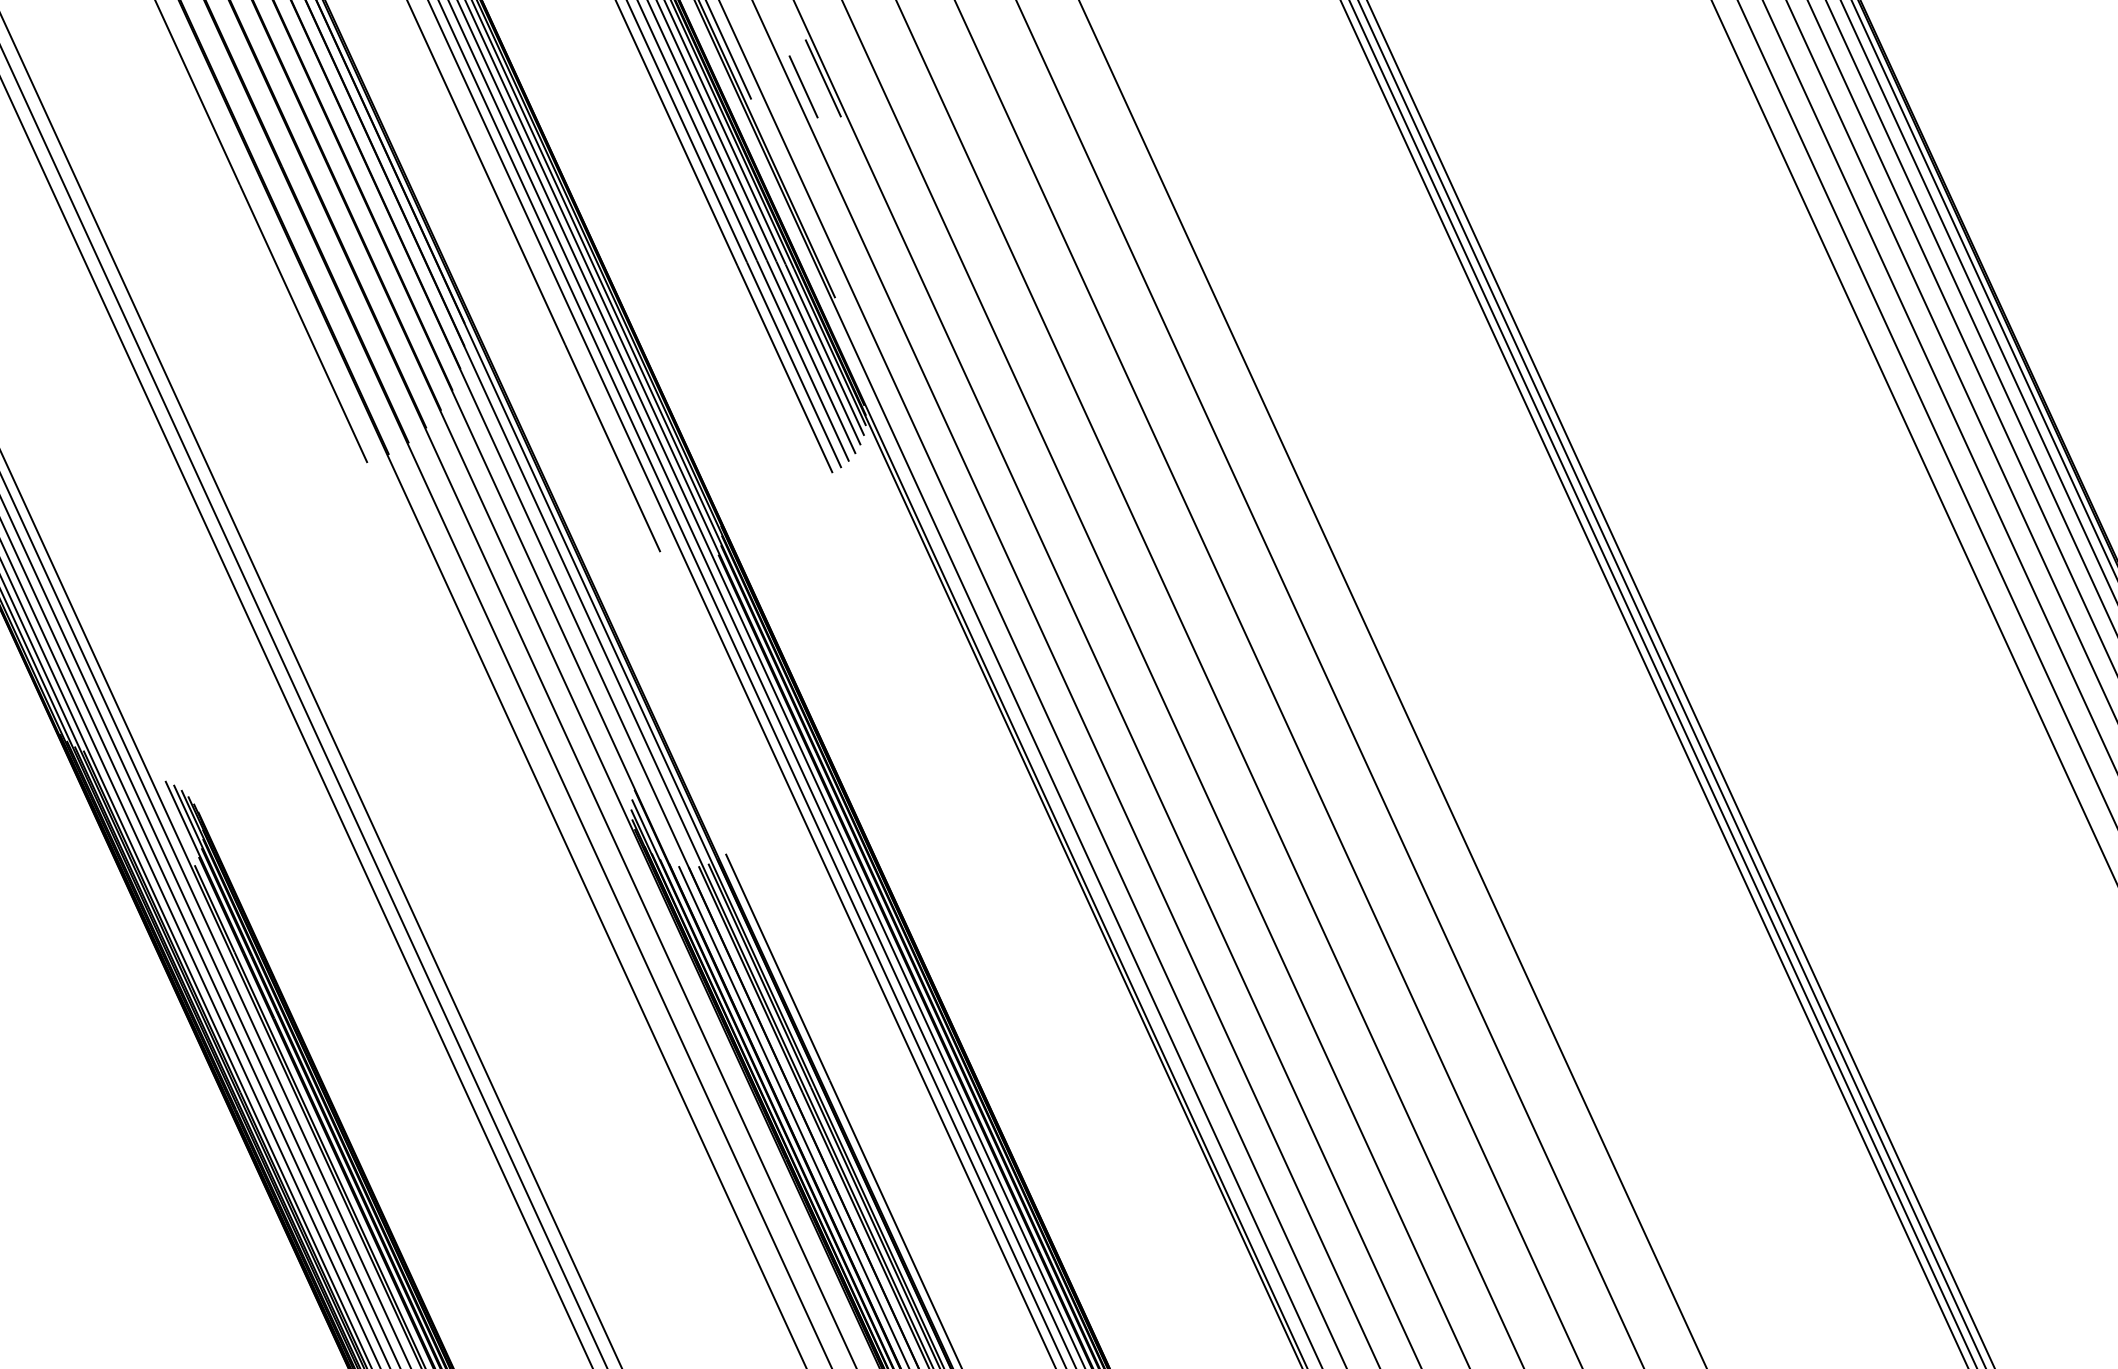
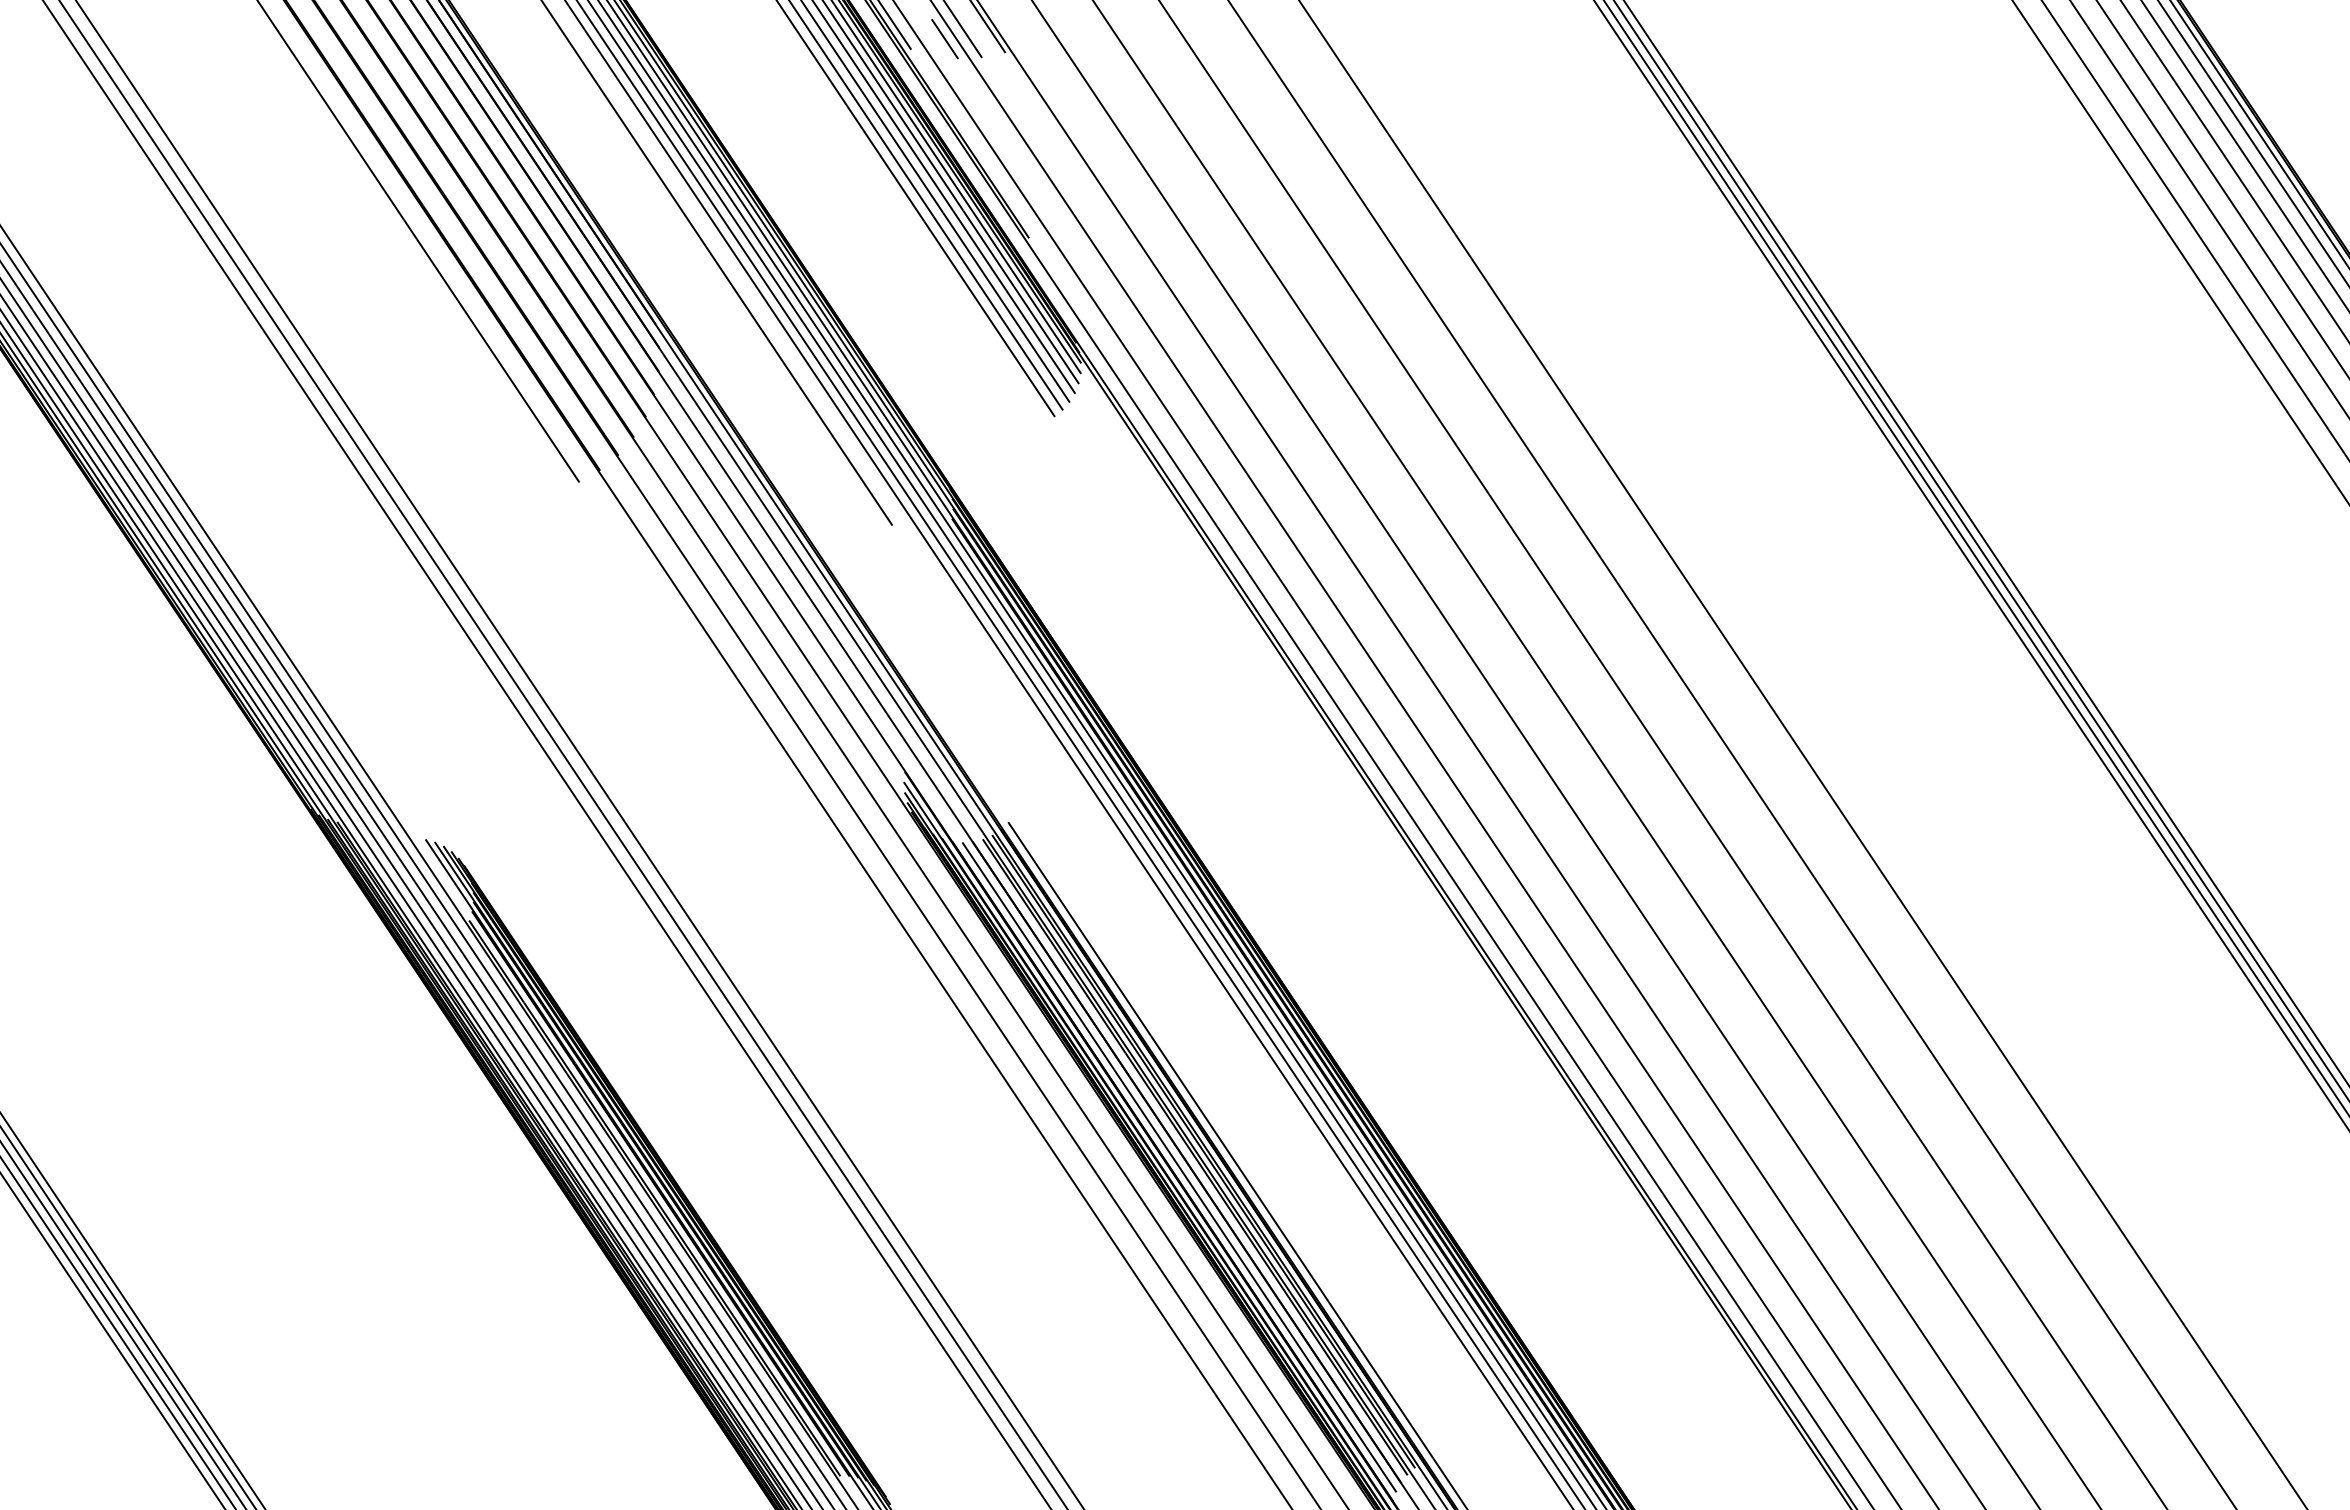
line: (784, 93) -> (944, 38), added

